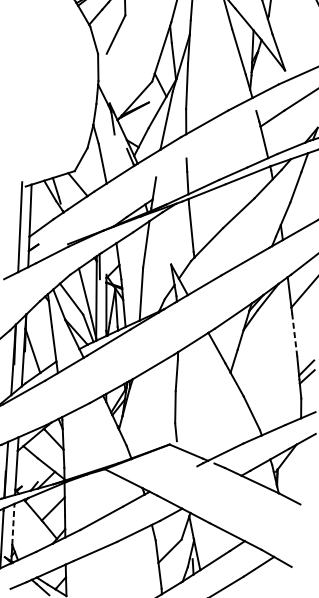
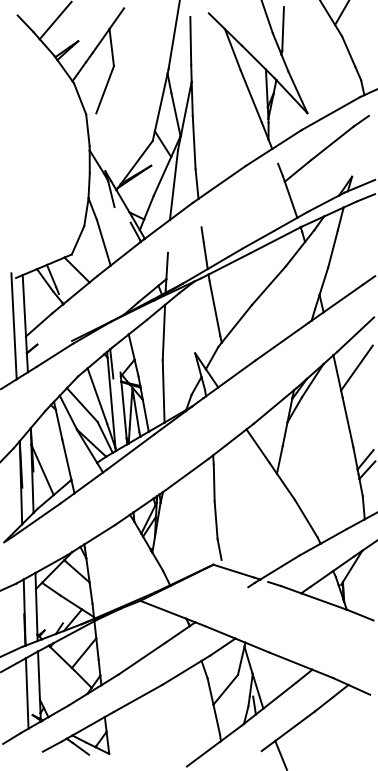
line: (295, 335) -> (348, 422), dashed -> solid
line: (12, 524) -> (38, 675), dashed -> solid

